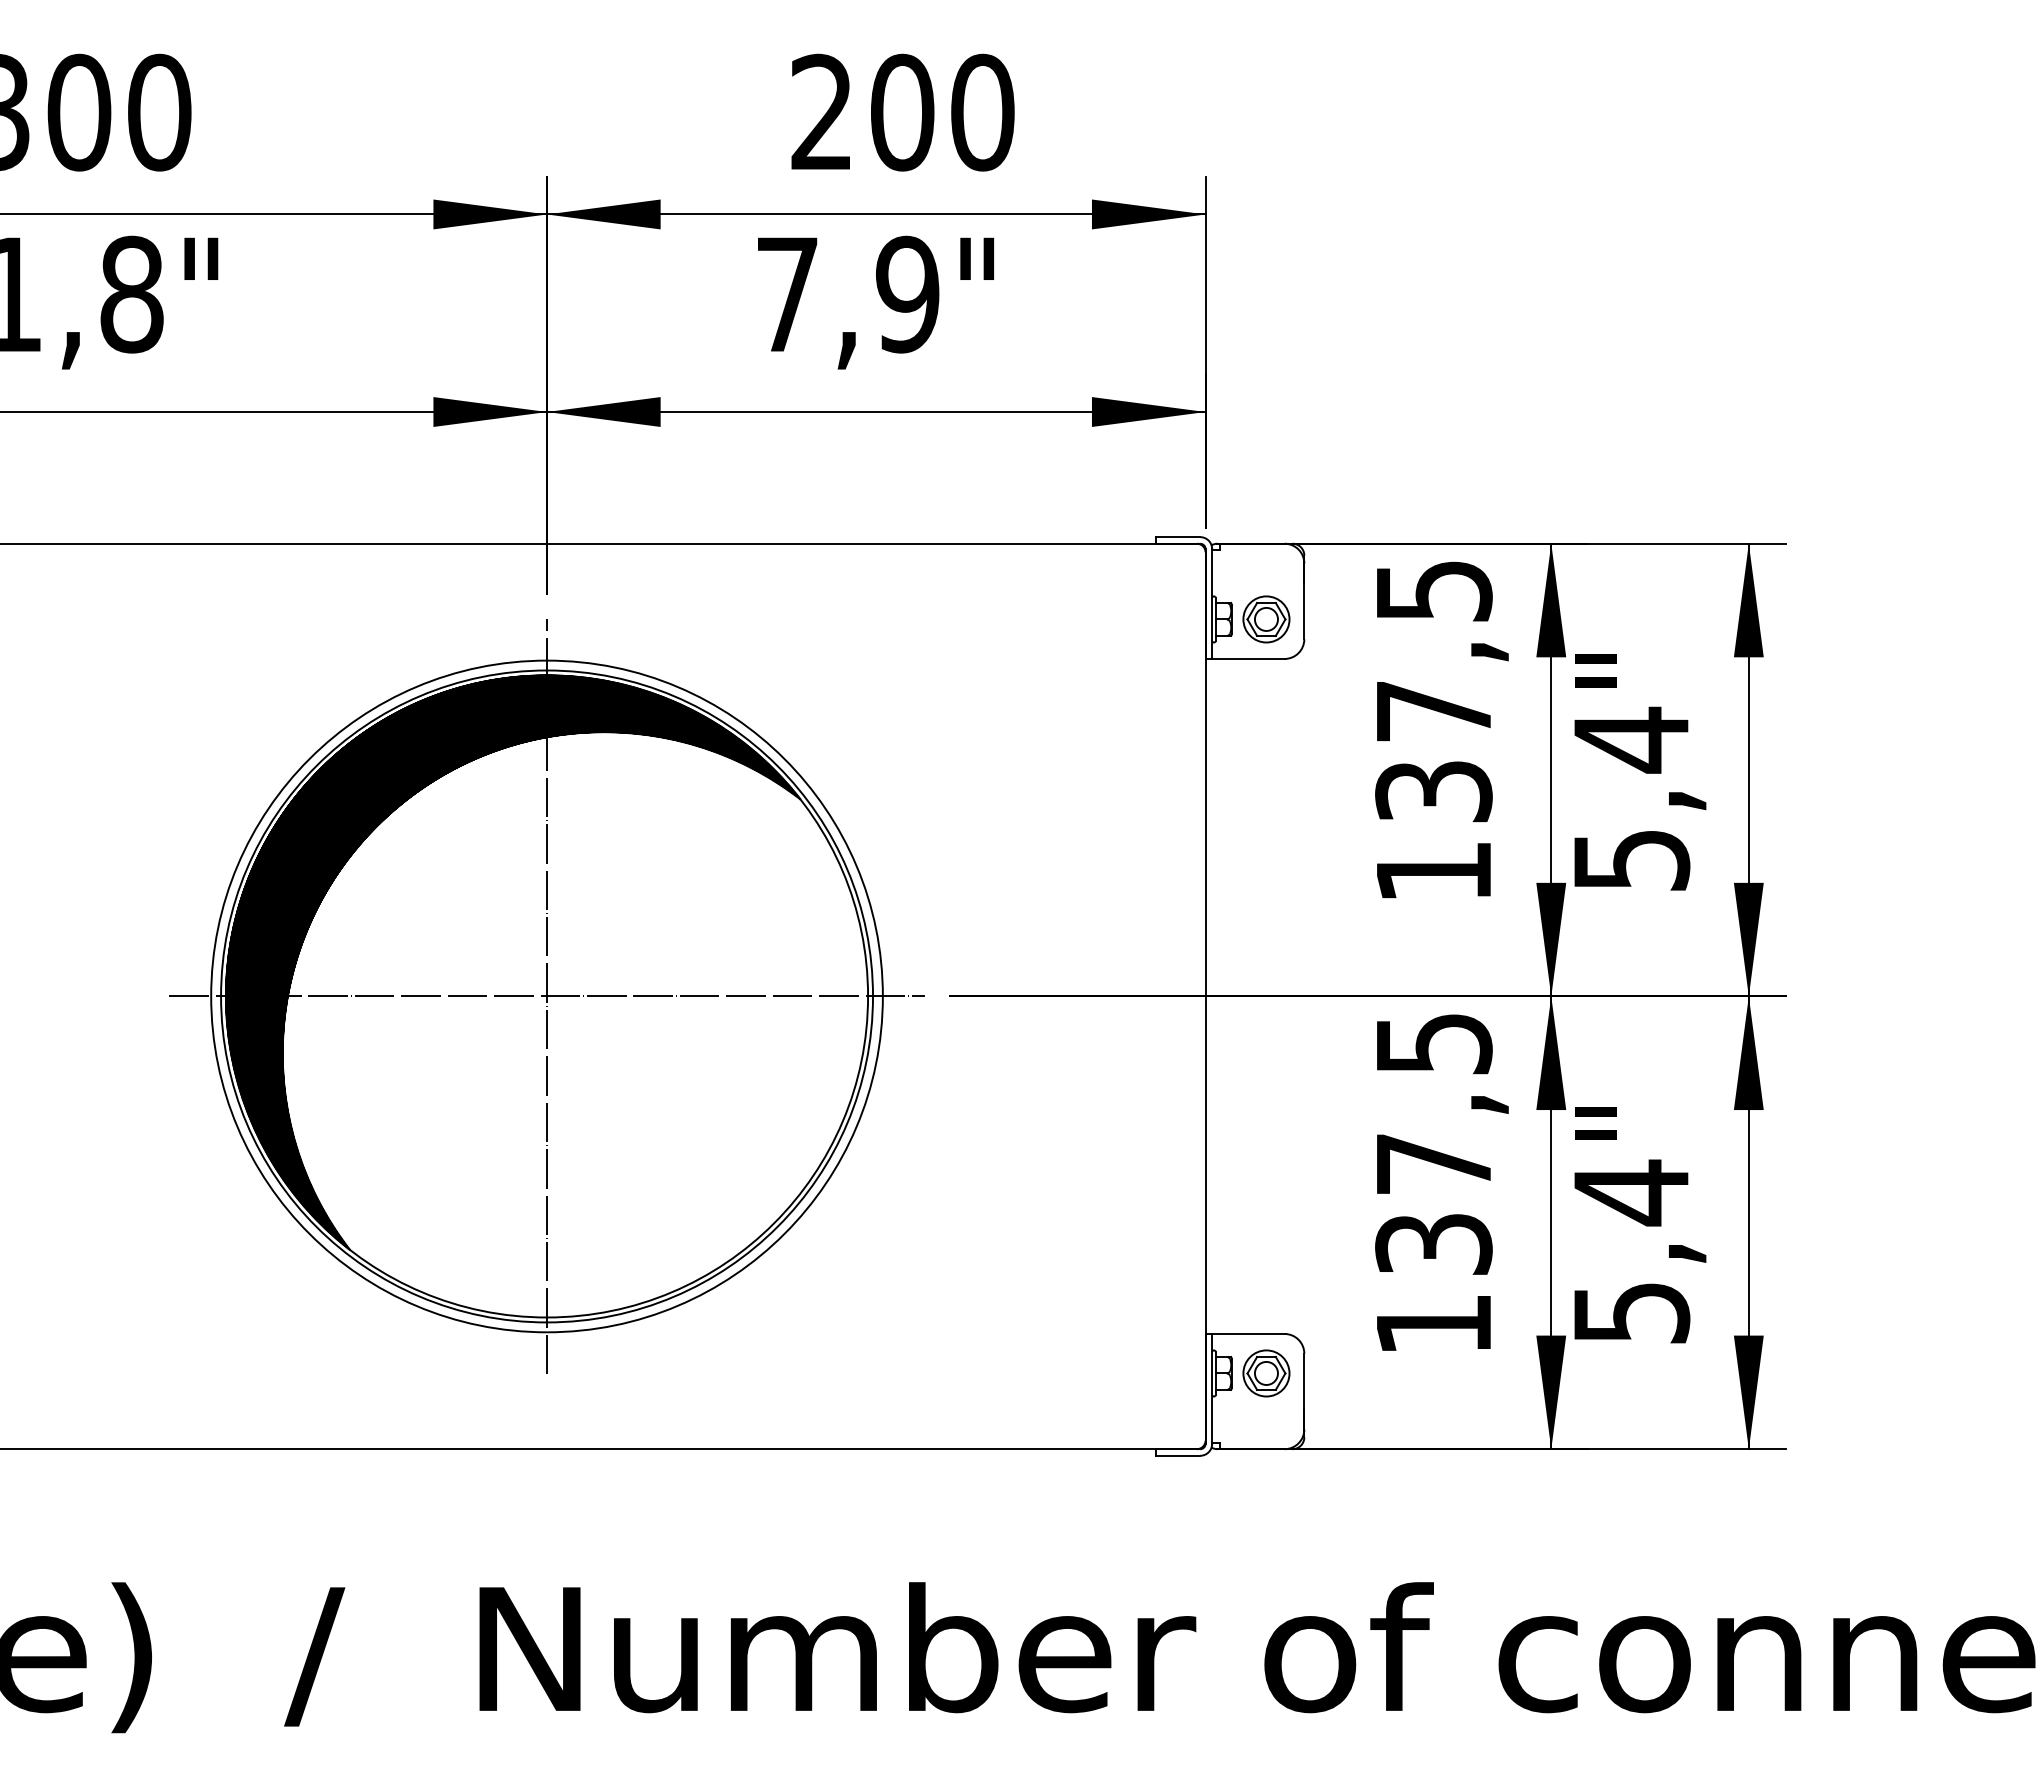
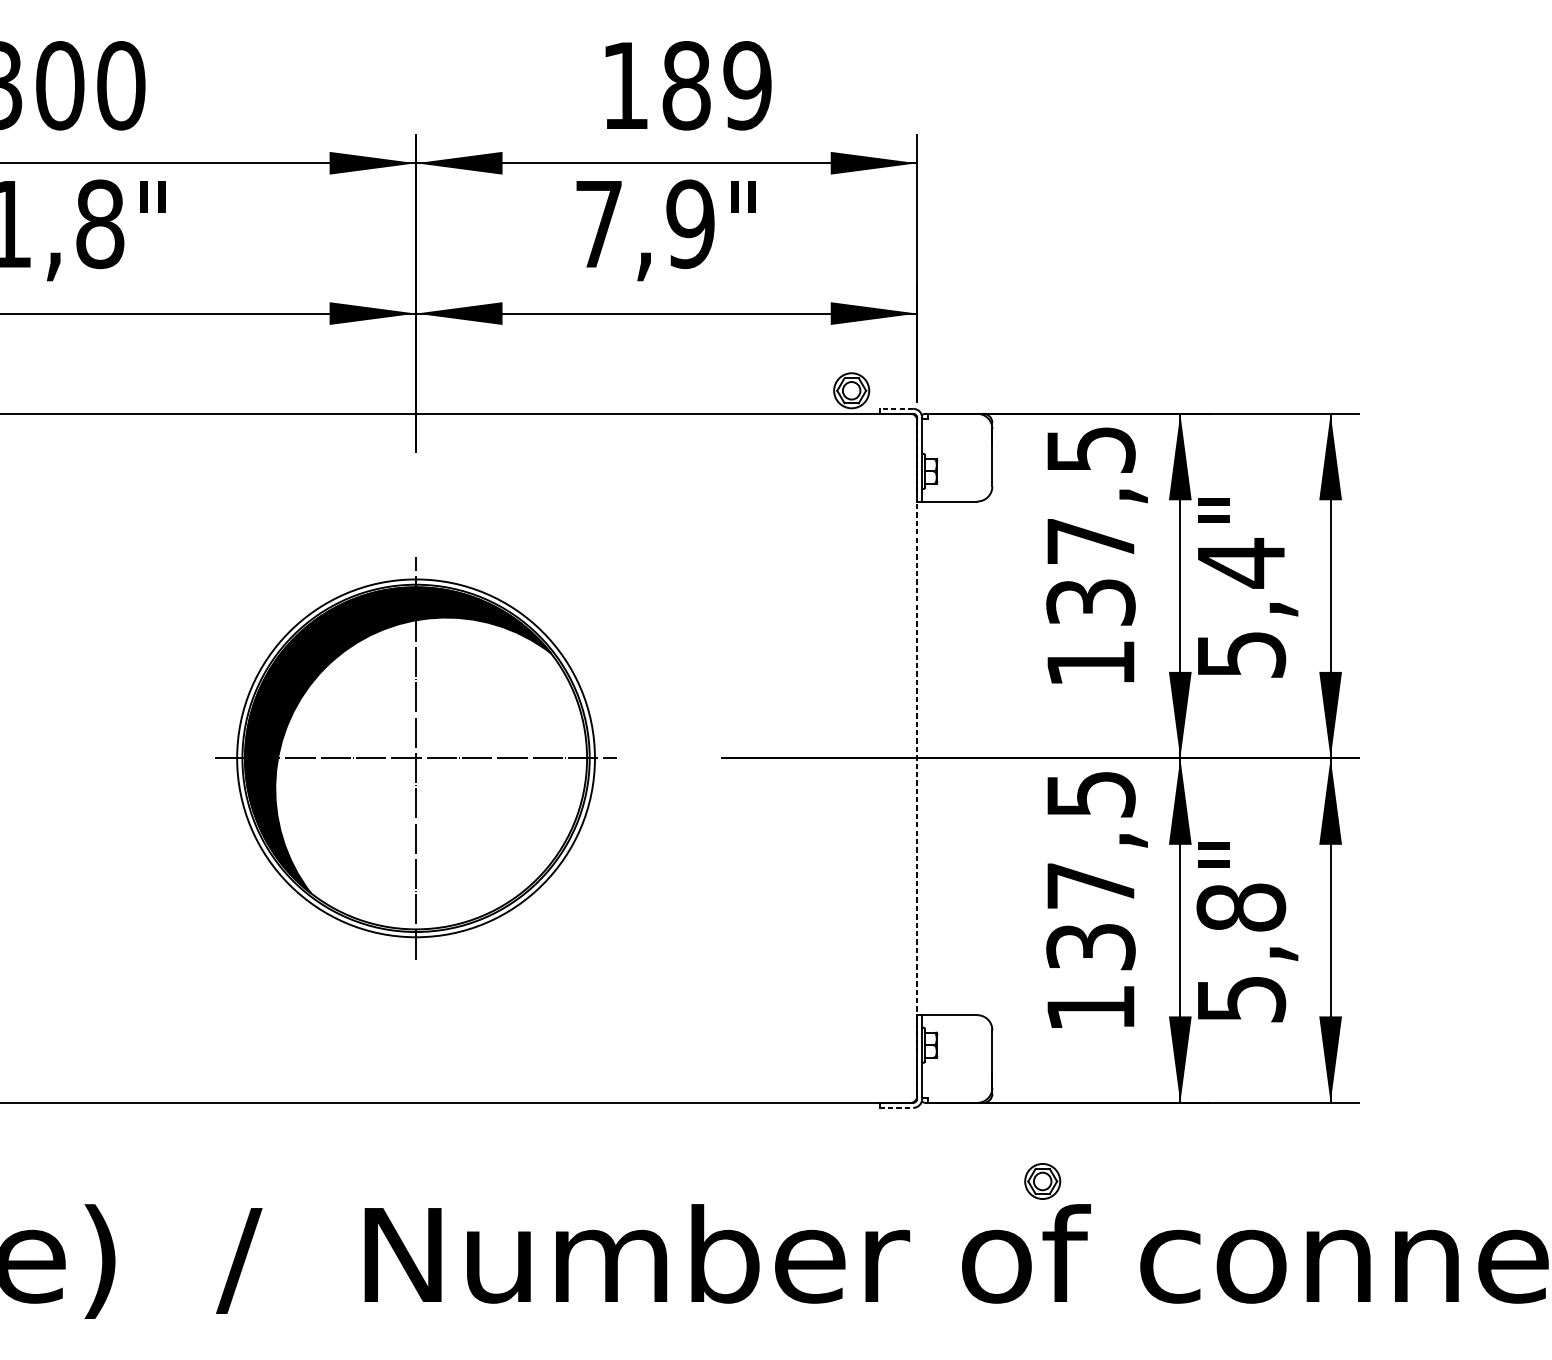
text: (902, 112) -> (686, 85), 200 -> 189
line: (1177, 537) -> (895, 409), solid -> dashed
part: (1266, 619) -> (851, 390), moved
part: (546, 996) -> (415, 758), size x0.7
line: (1205, 996) -> (917, 758), solid -> dashed
text: (1631, 1192) -> (1241, 907), 5,4 -> 5,8
part: (1266, 1373) -> (1042, 1181), moved
line: (1178, 1455) -> (896, 1107), solid -> dashed

